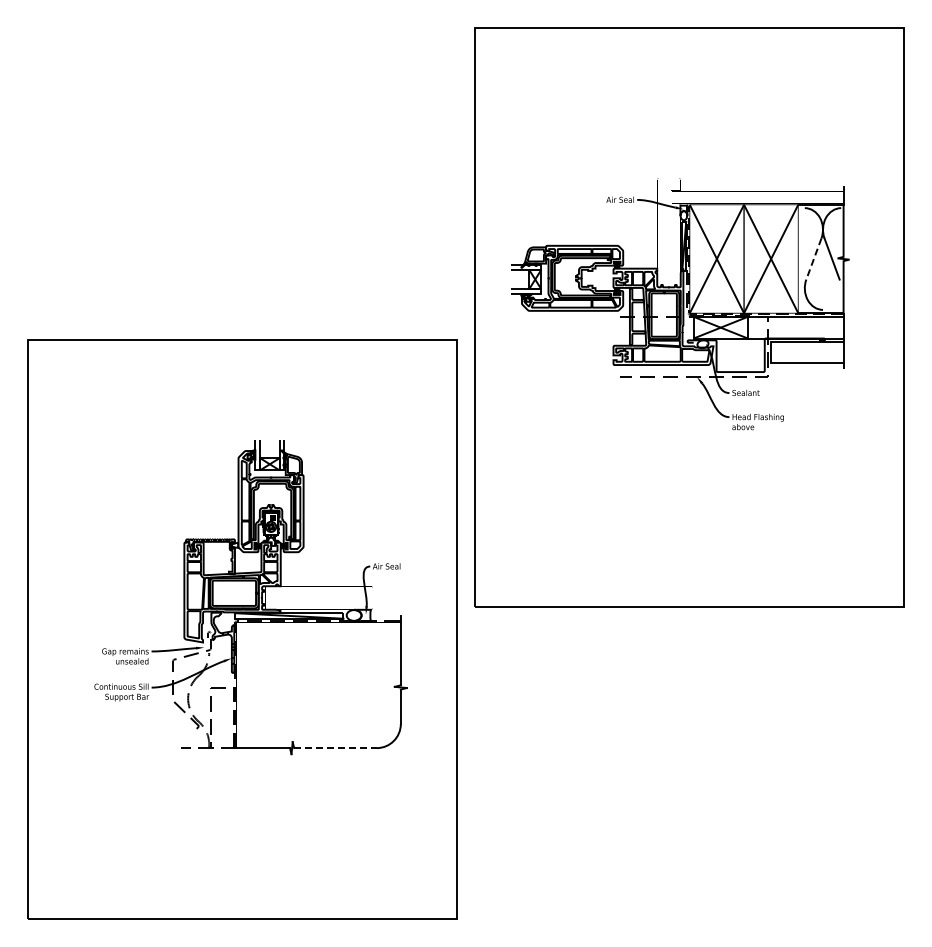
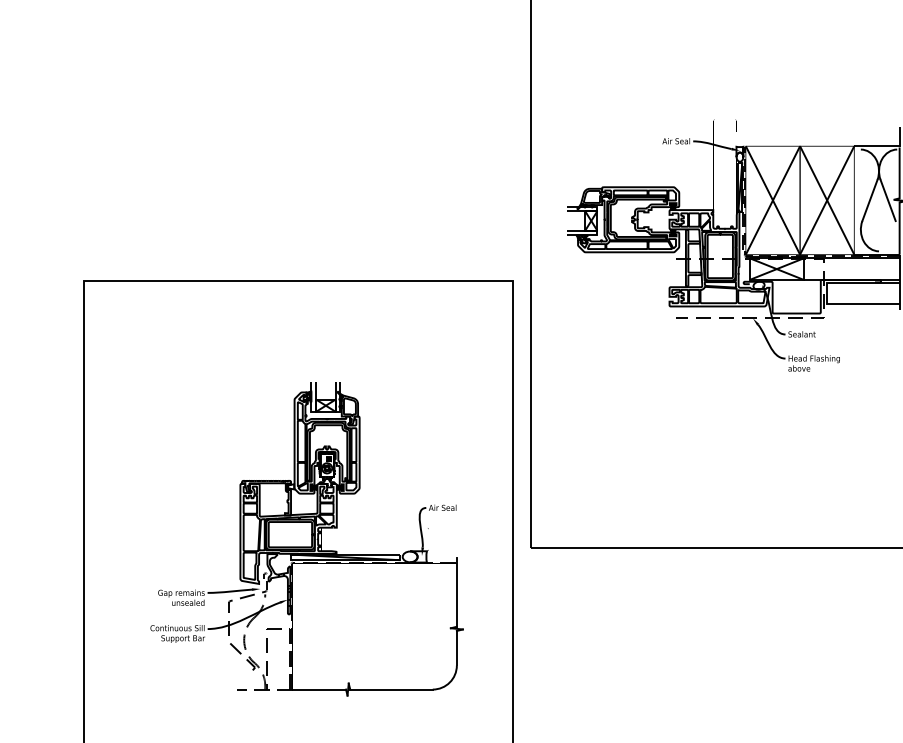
line: (813, 259) -> (869, 200), dashed -> solid
line: (335, 748) -> (391, 689), dashed -> solid

